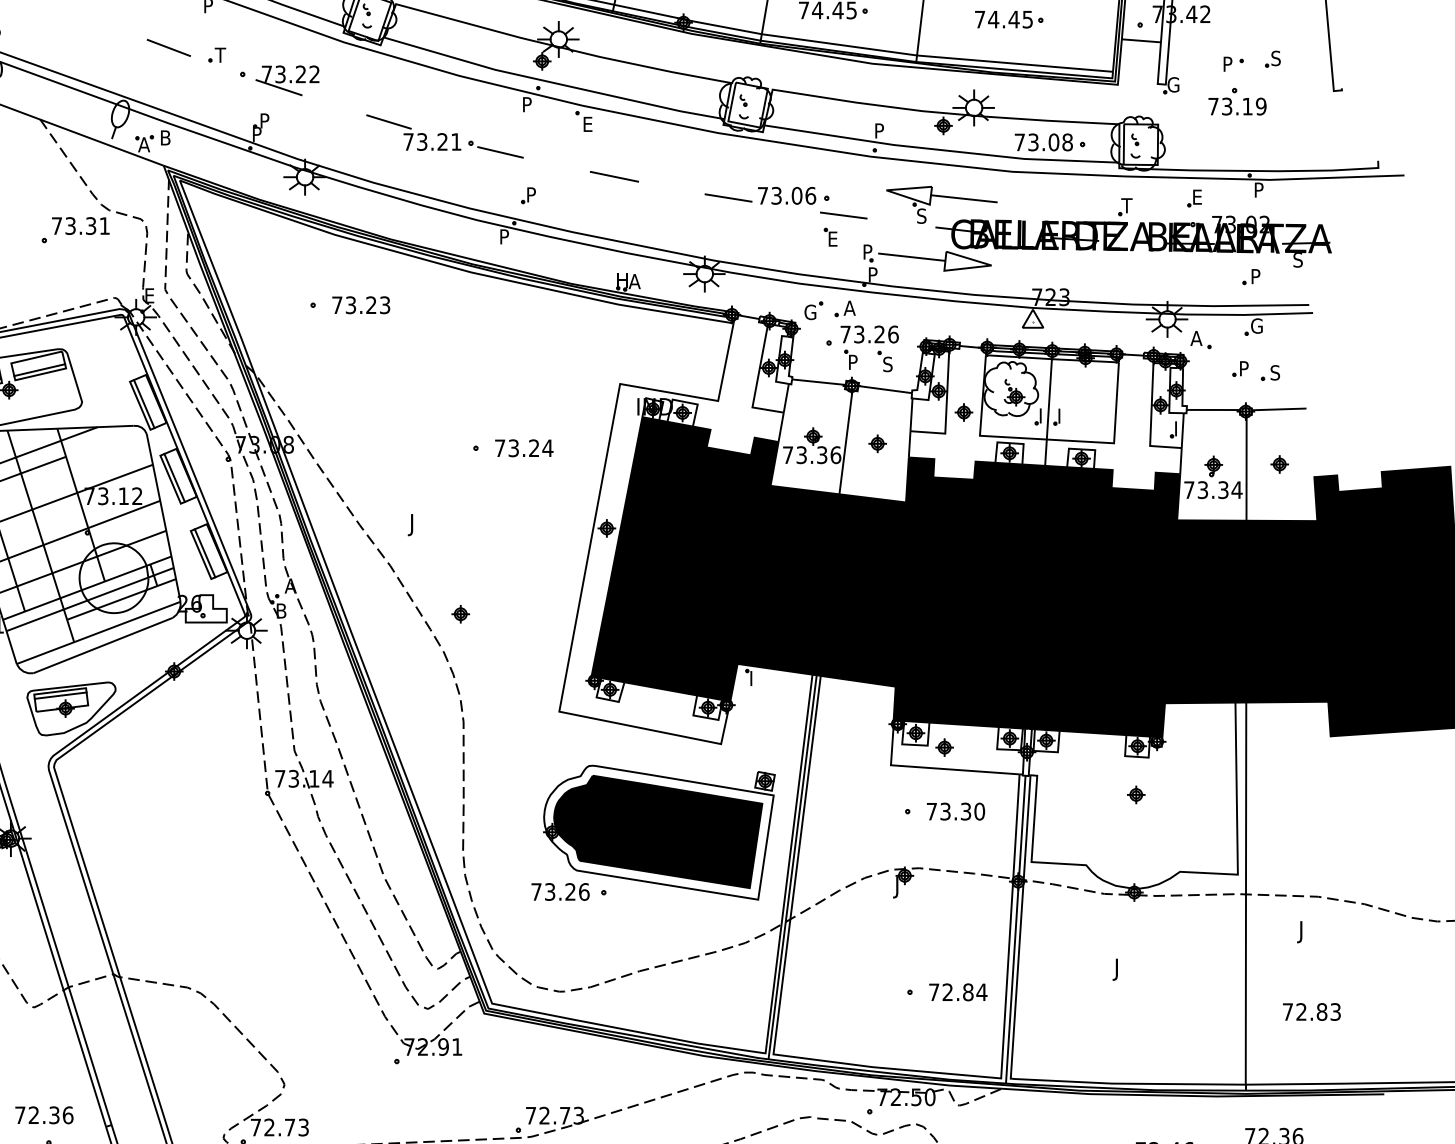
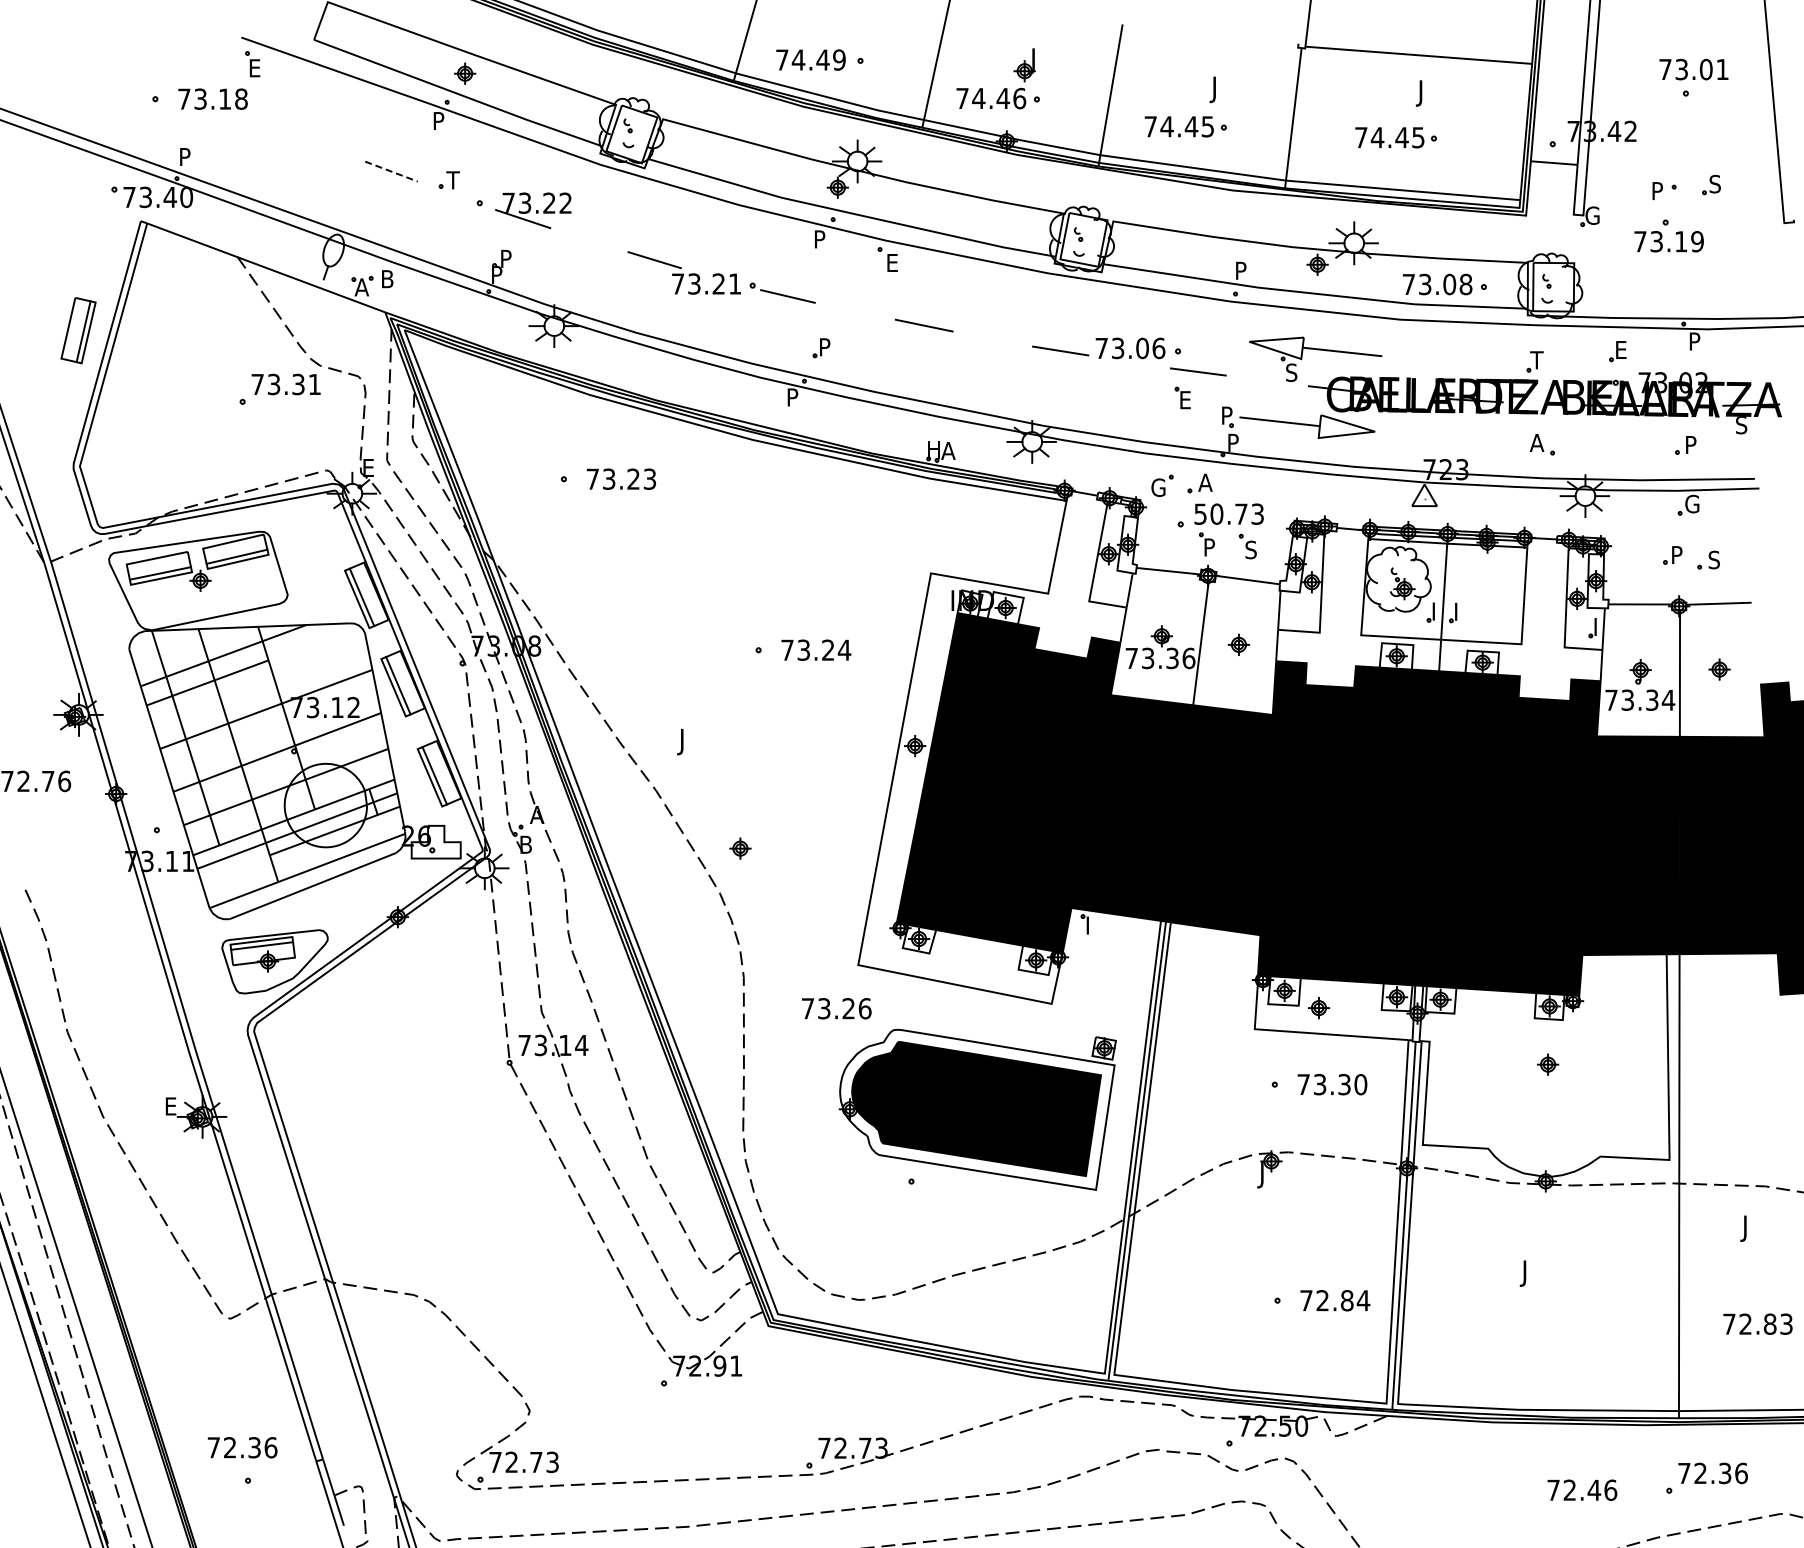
line: (168, 47) -> (391, 171), solid -> dashed
text: (869, 333) -> (1229, 513), 73.26 -> 50.73
part: (1200, 339) -> (1541, 444), moved
part: (964, 412) -> (1342, 607), removed
text: (560, 891) -> (836, 1008), moved

